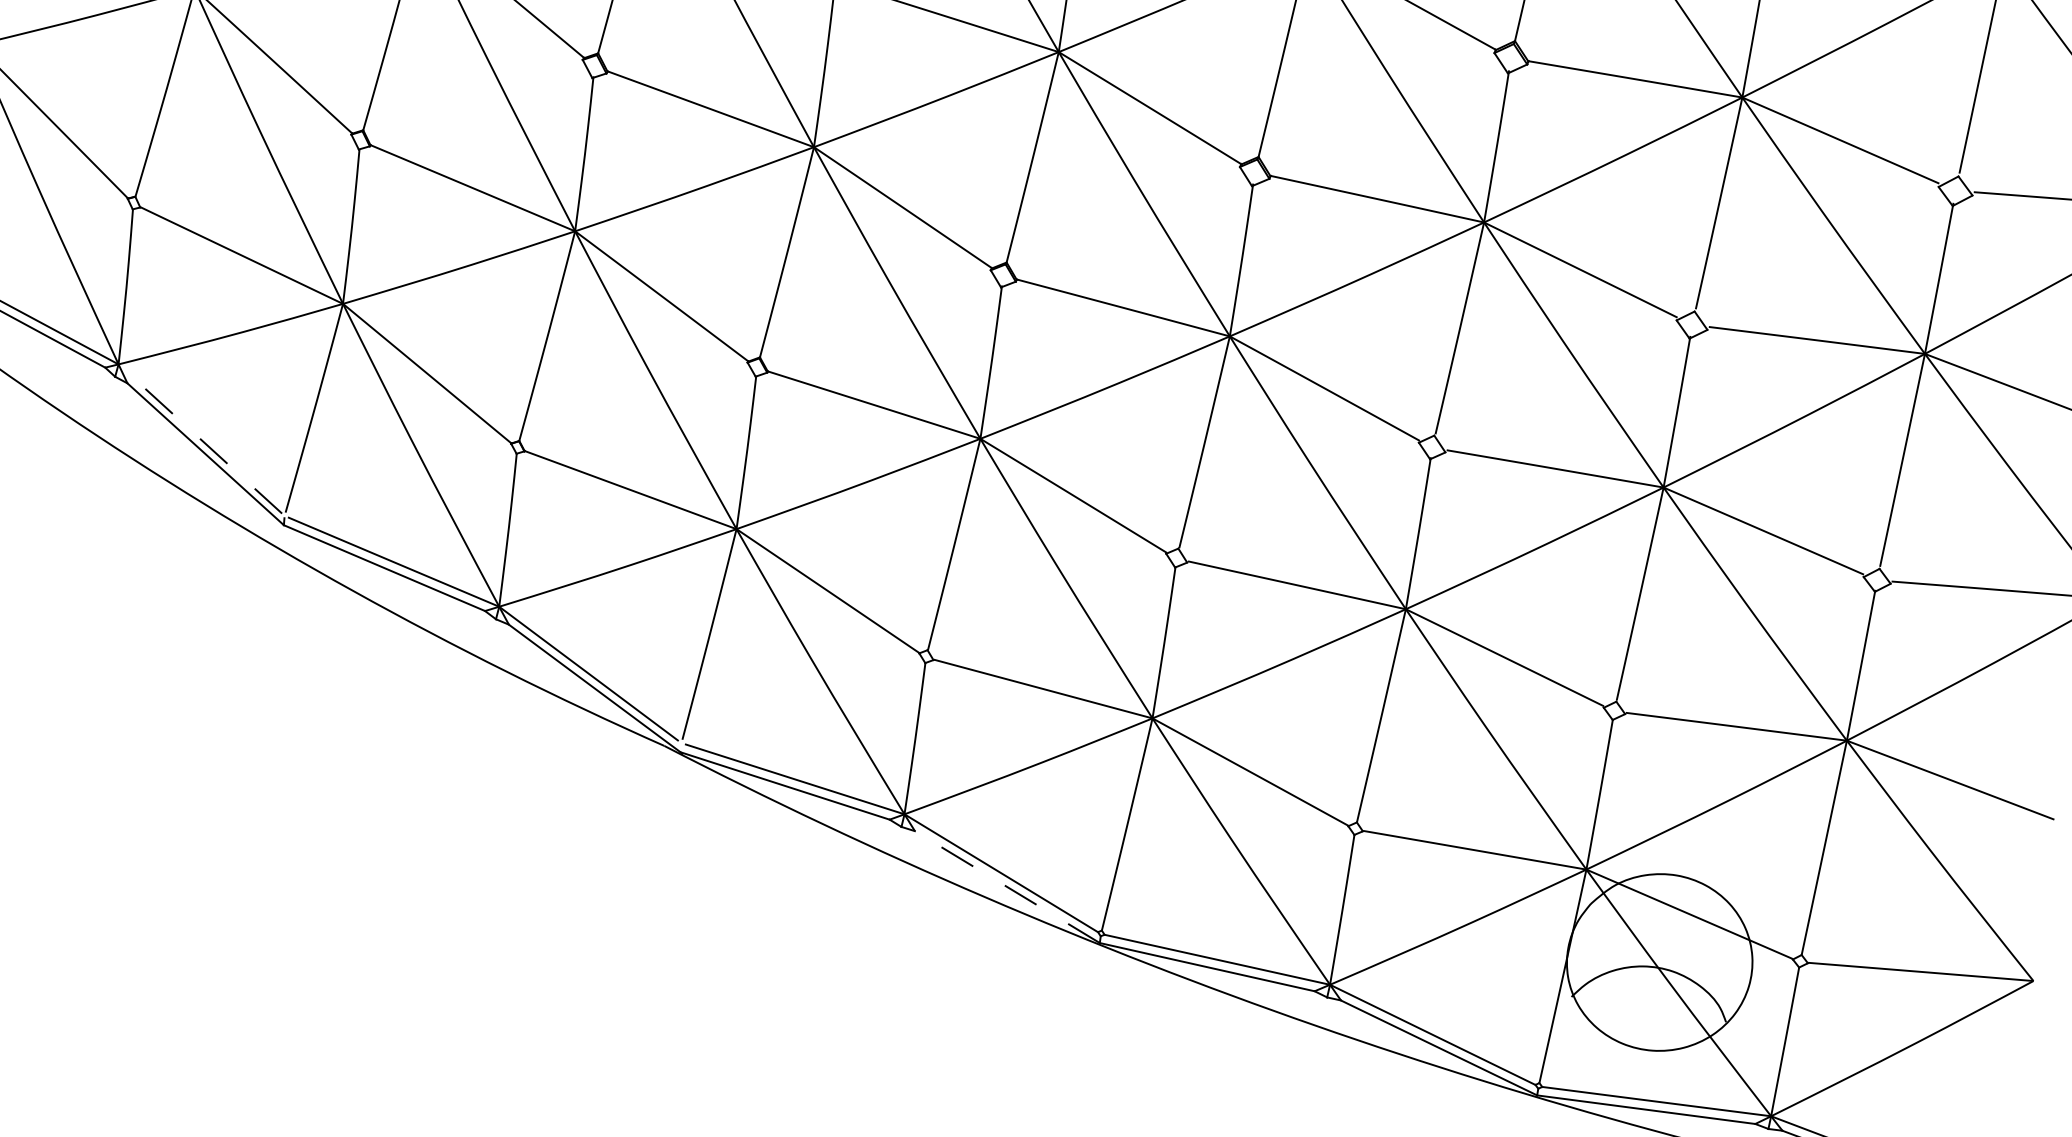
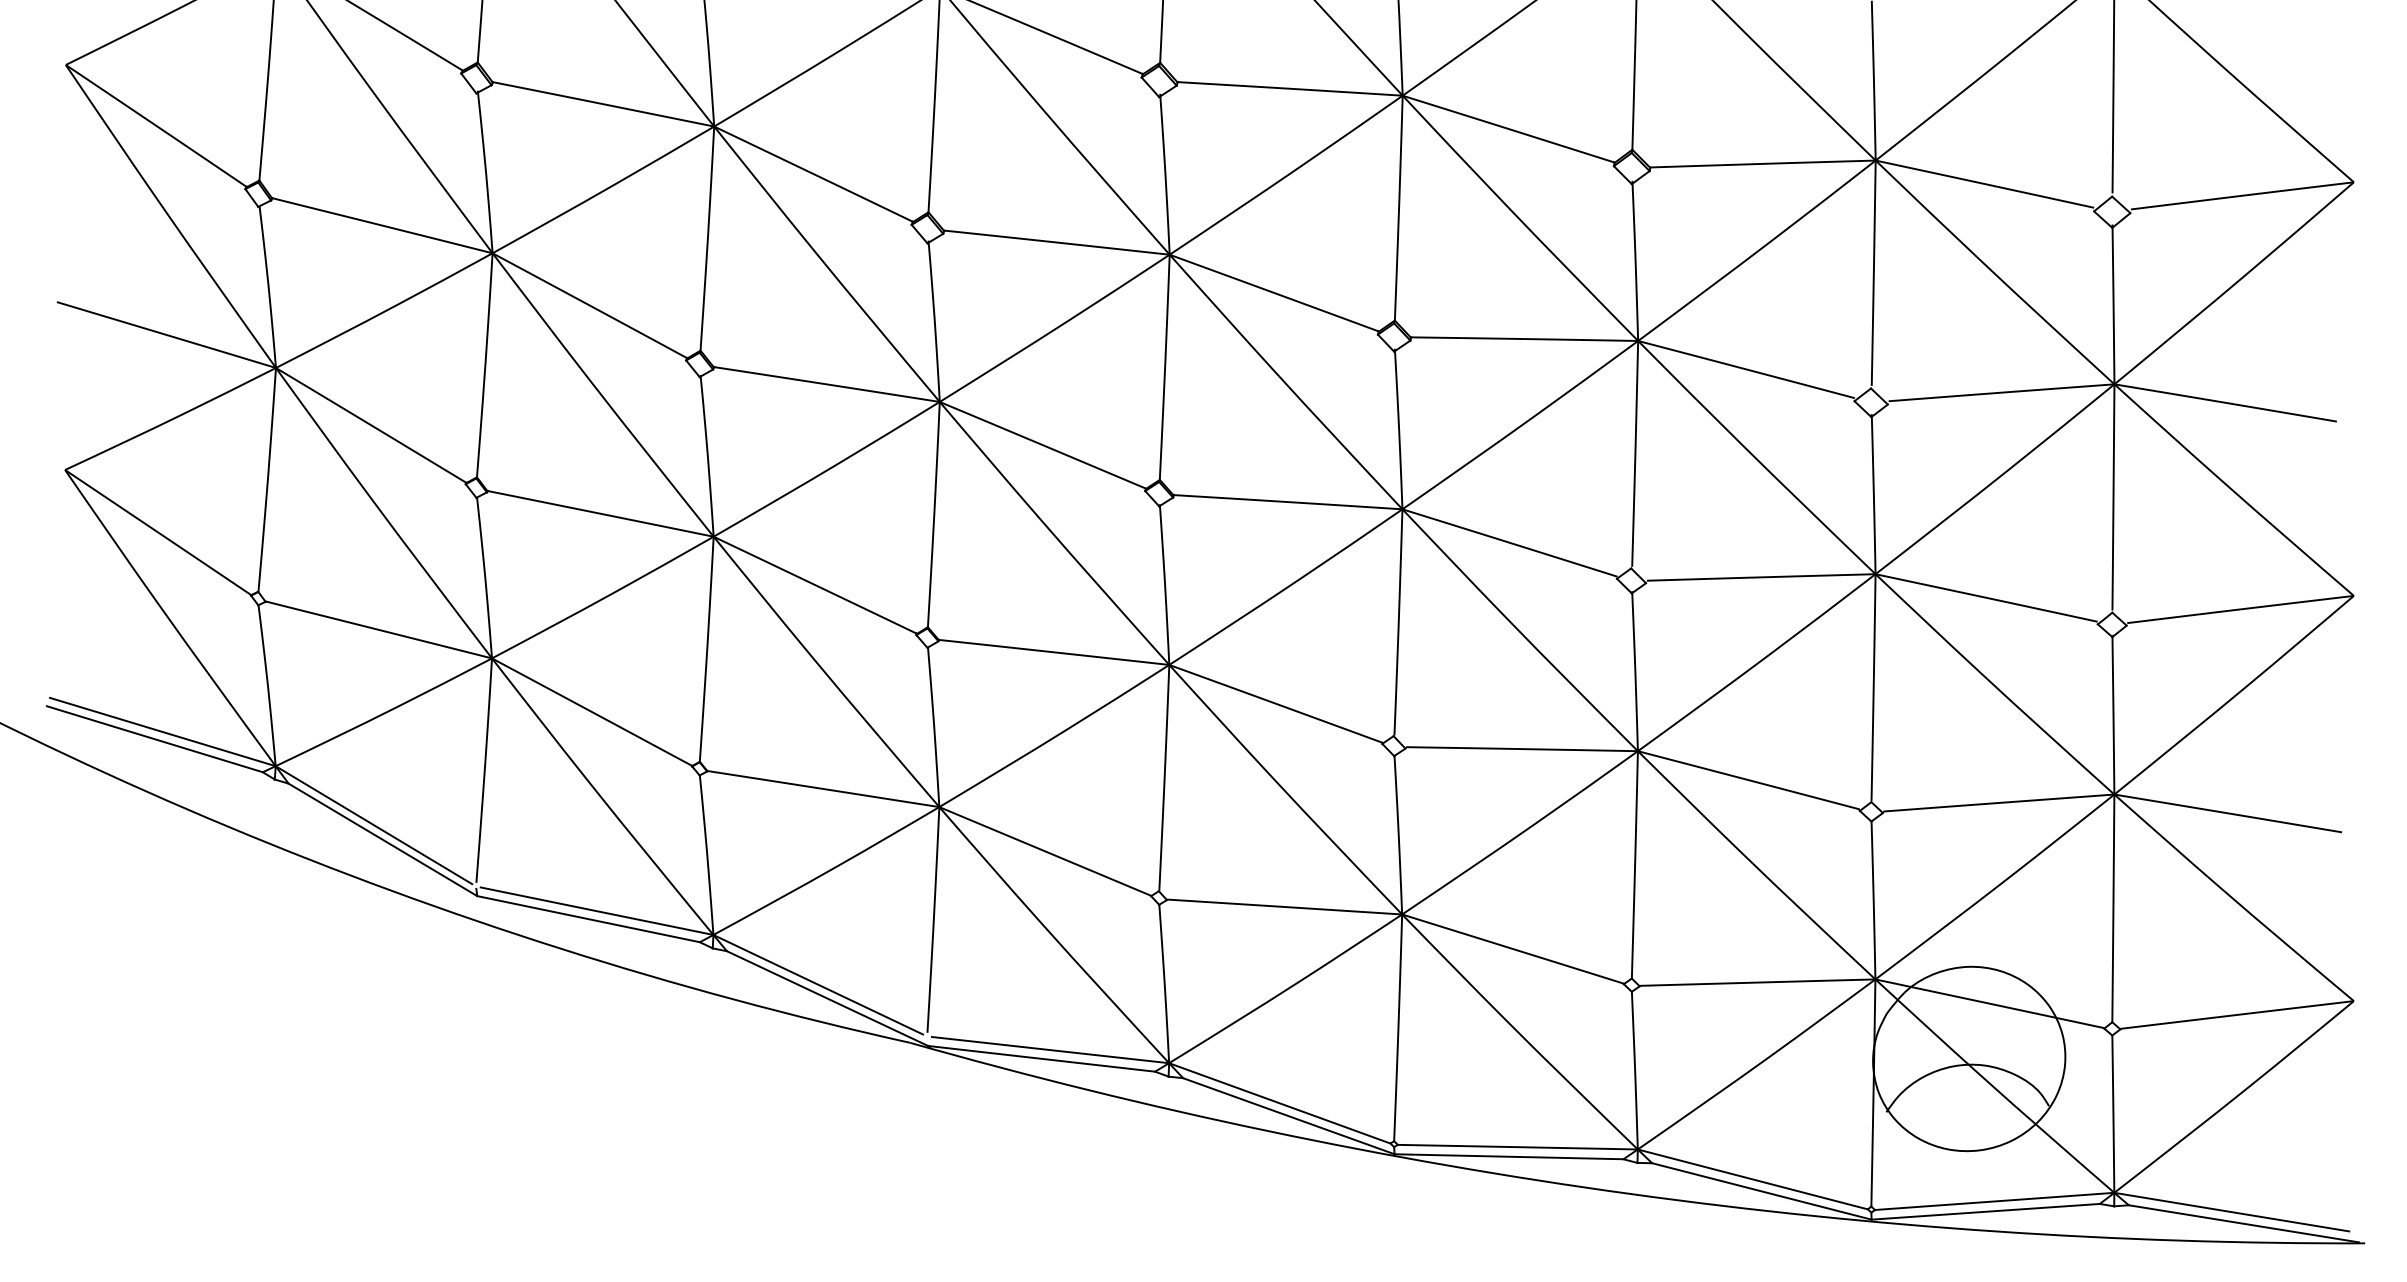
line: (199, 437) -> (373, 824), dashed -> solid
line: (1006, 887) -> (1288, 1116), dashed -> solid

